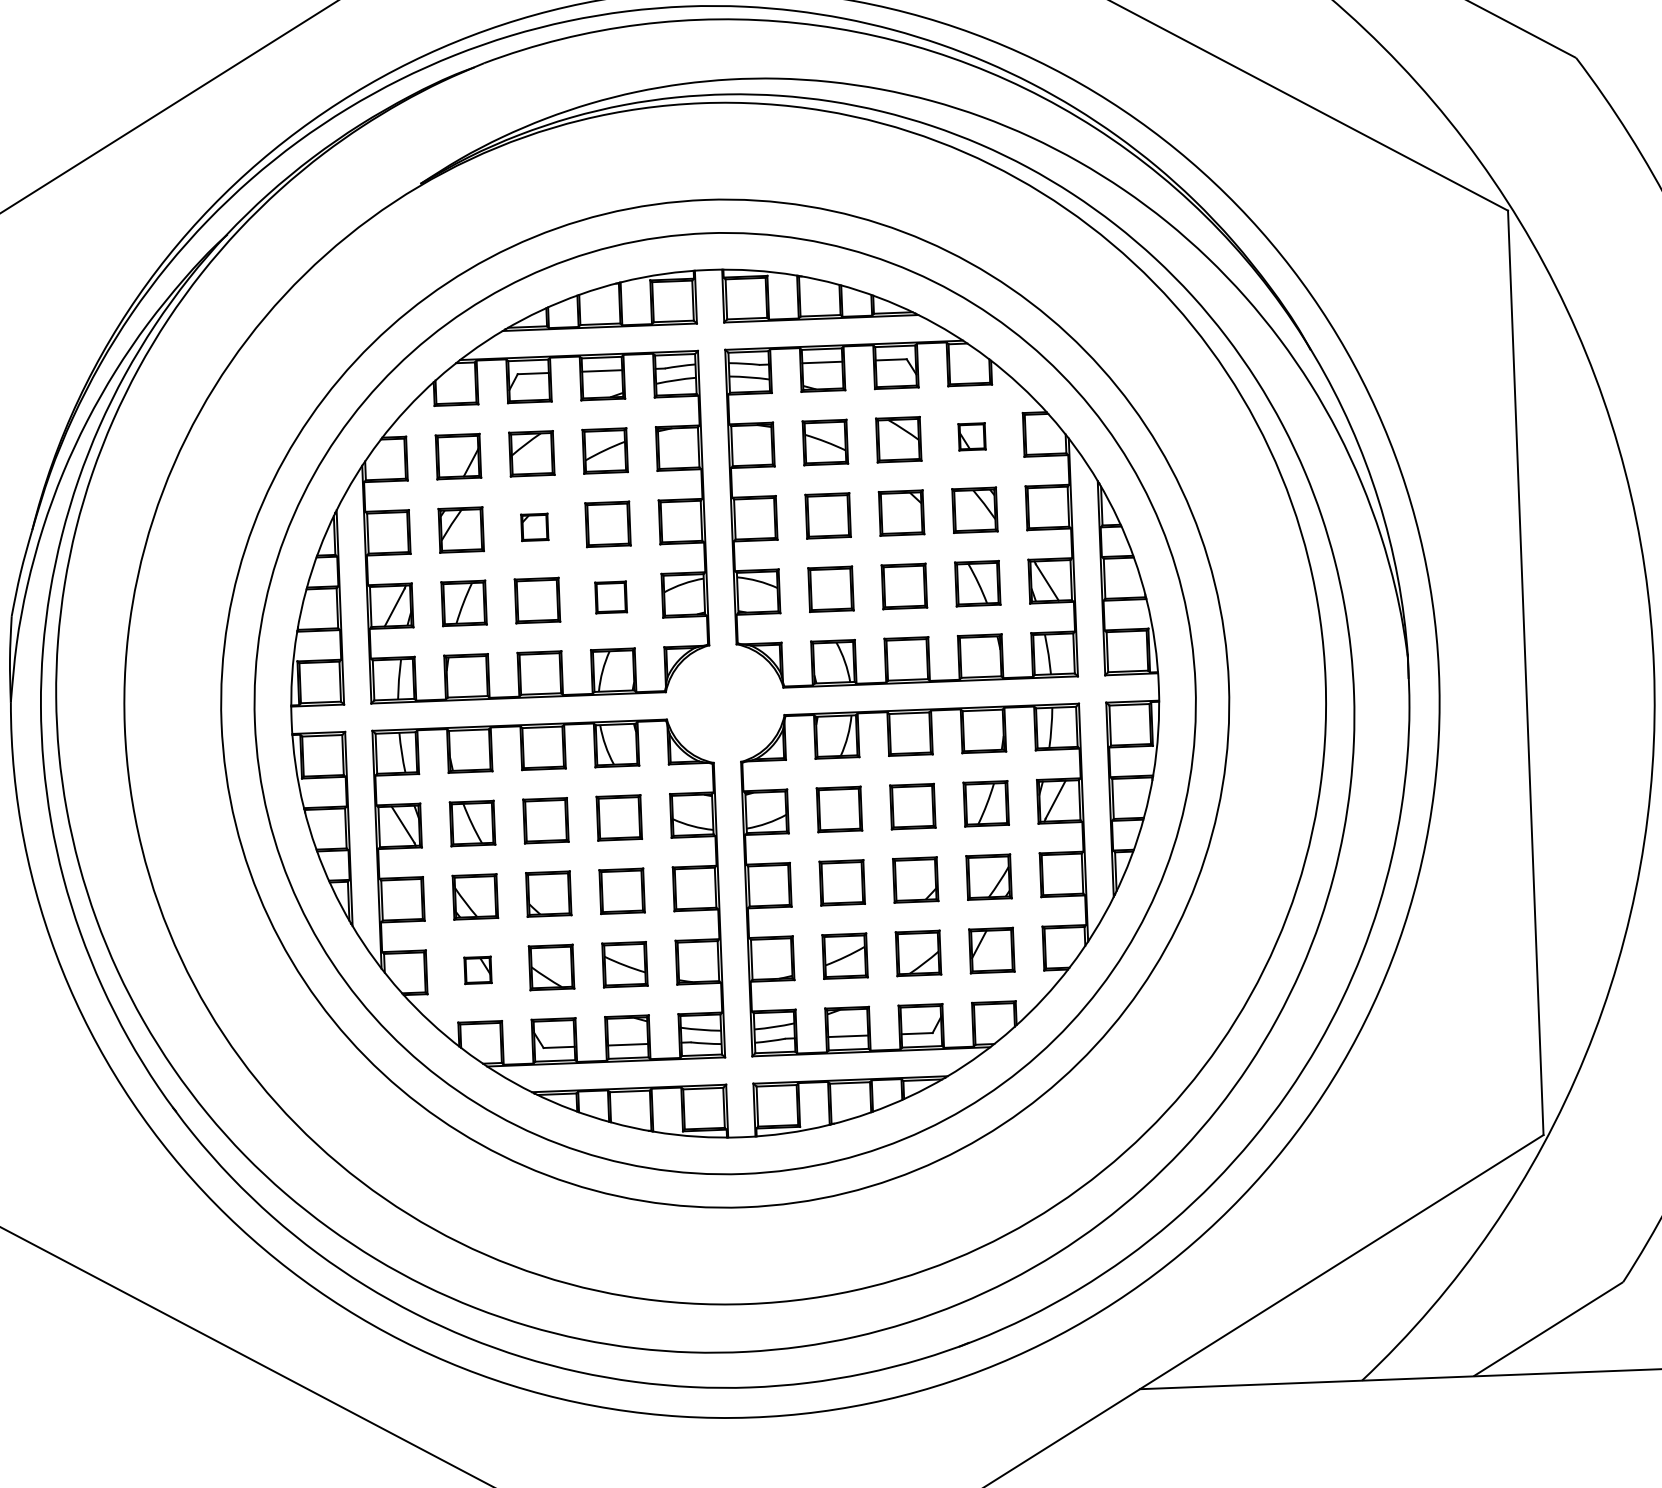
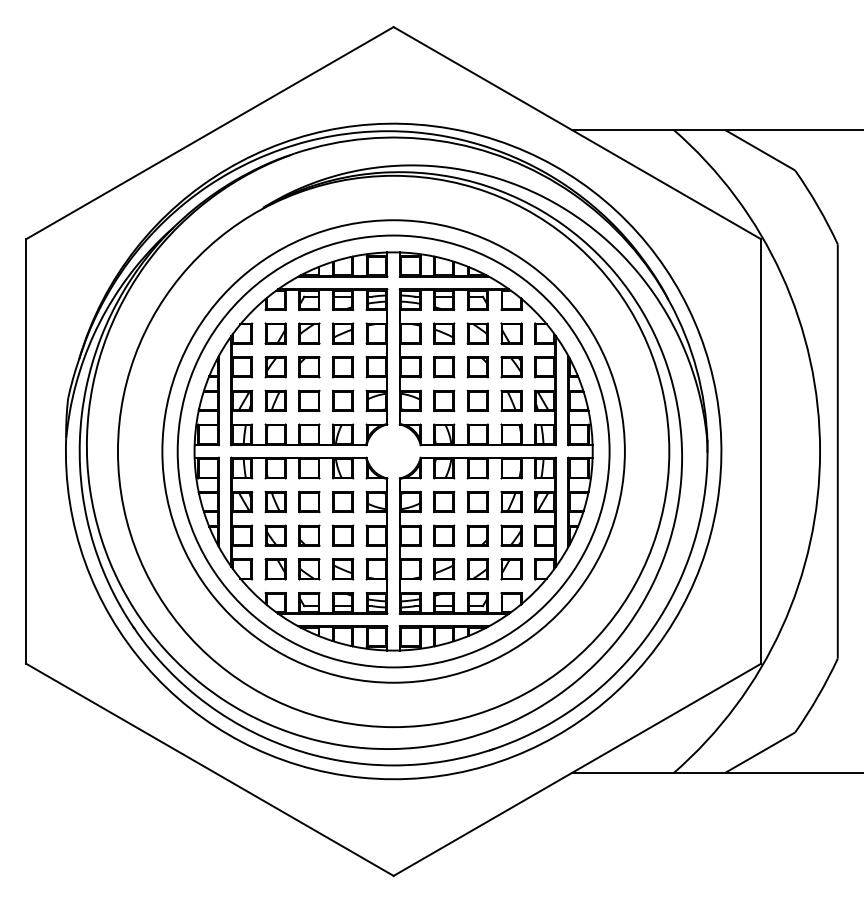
part: (972, 436) -> (511, 333), size x1.67
part: (534, 527) -> (309, 367), size x1.67
part: (611, 596) -> (343, 400), size x1.43
part: (477, 970) -> (275, 569), size x1.67

